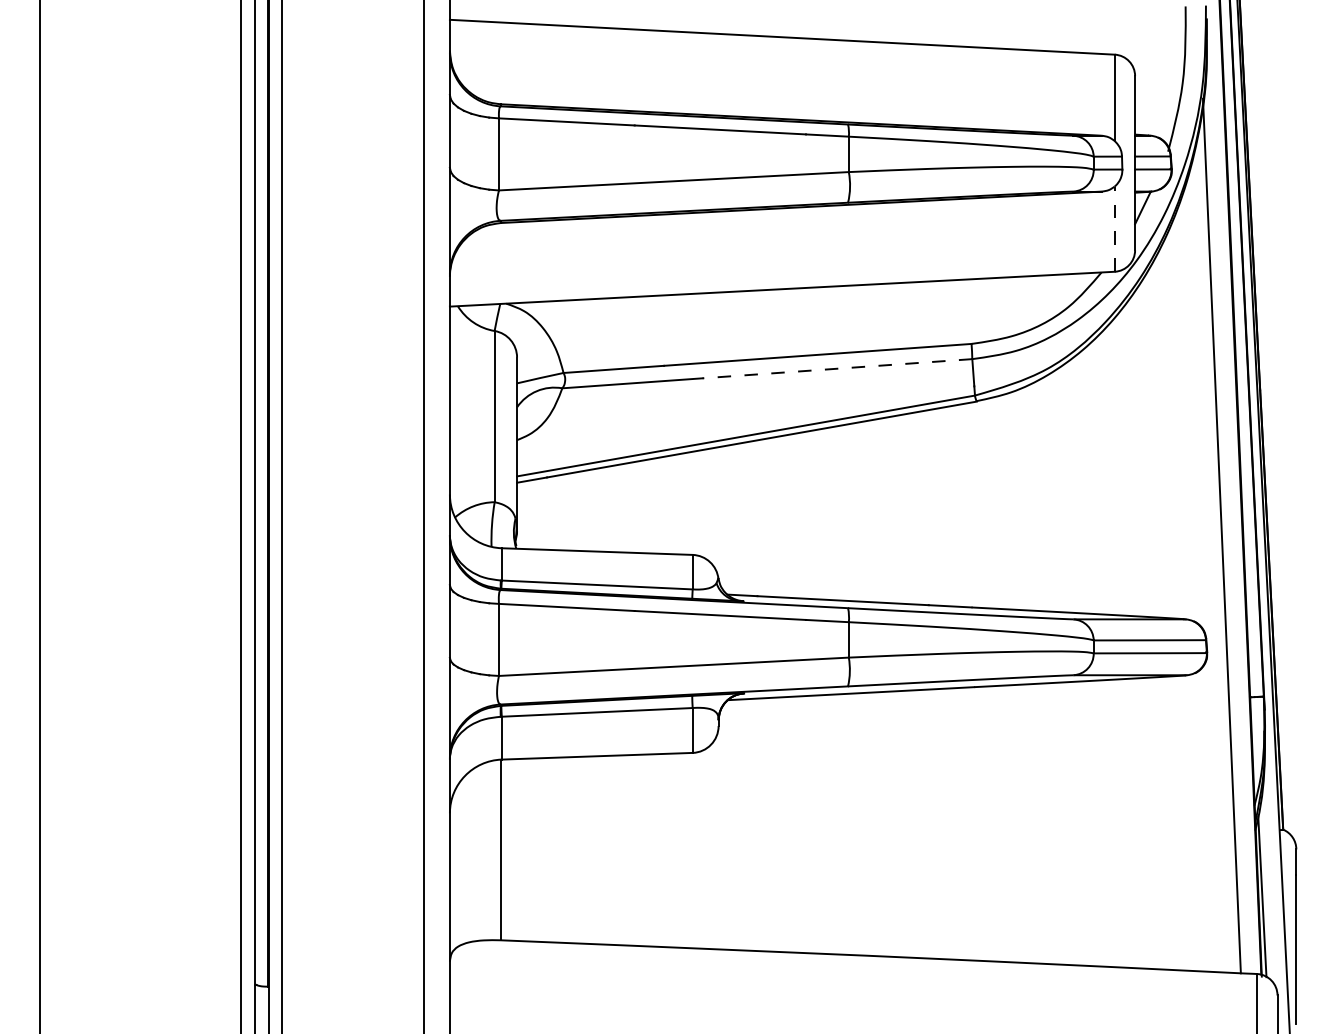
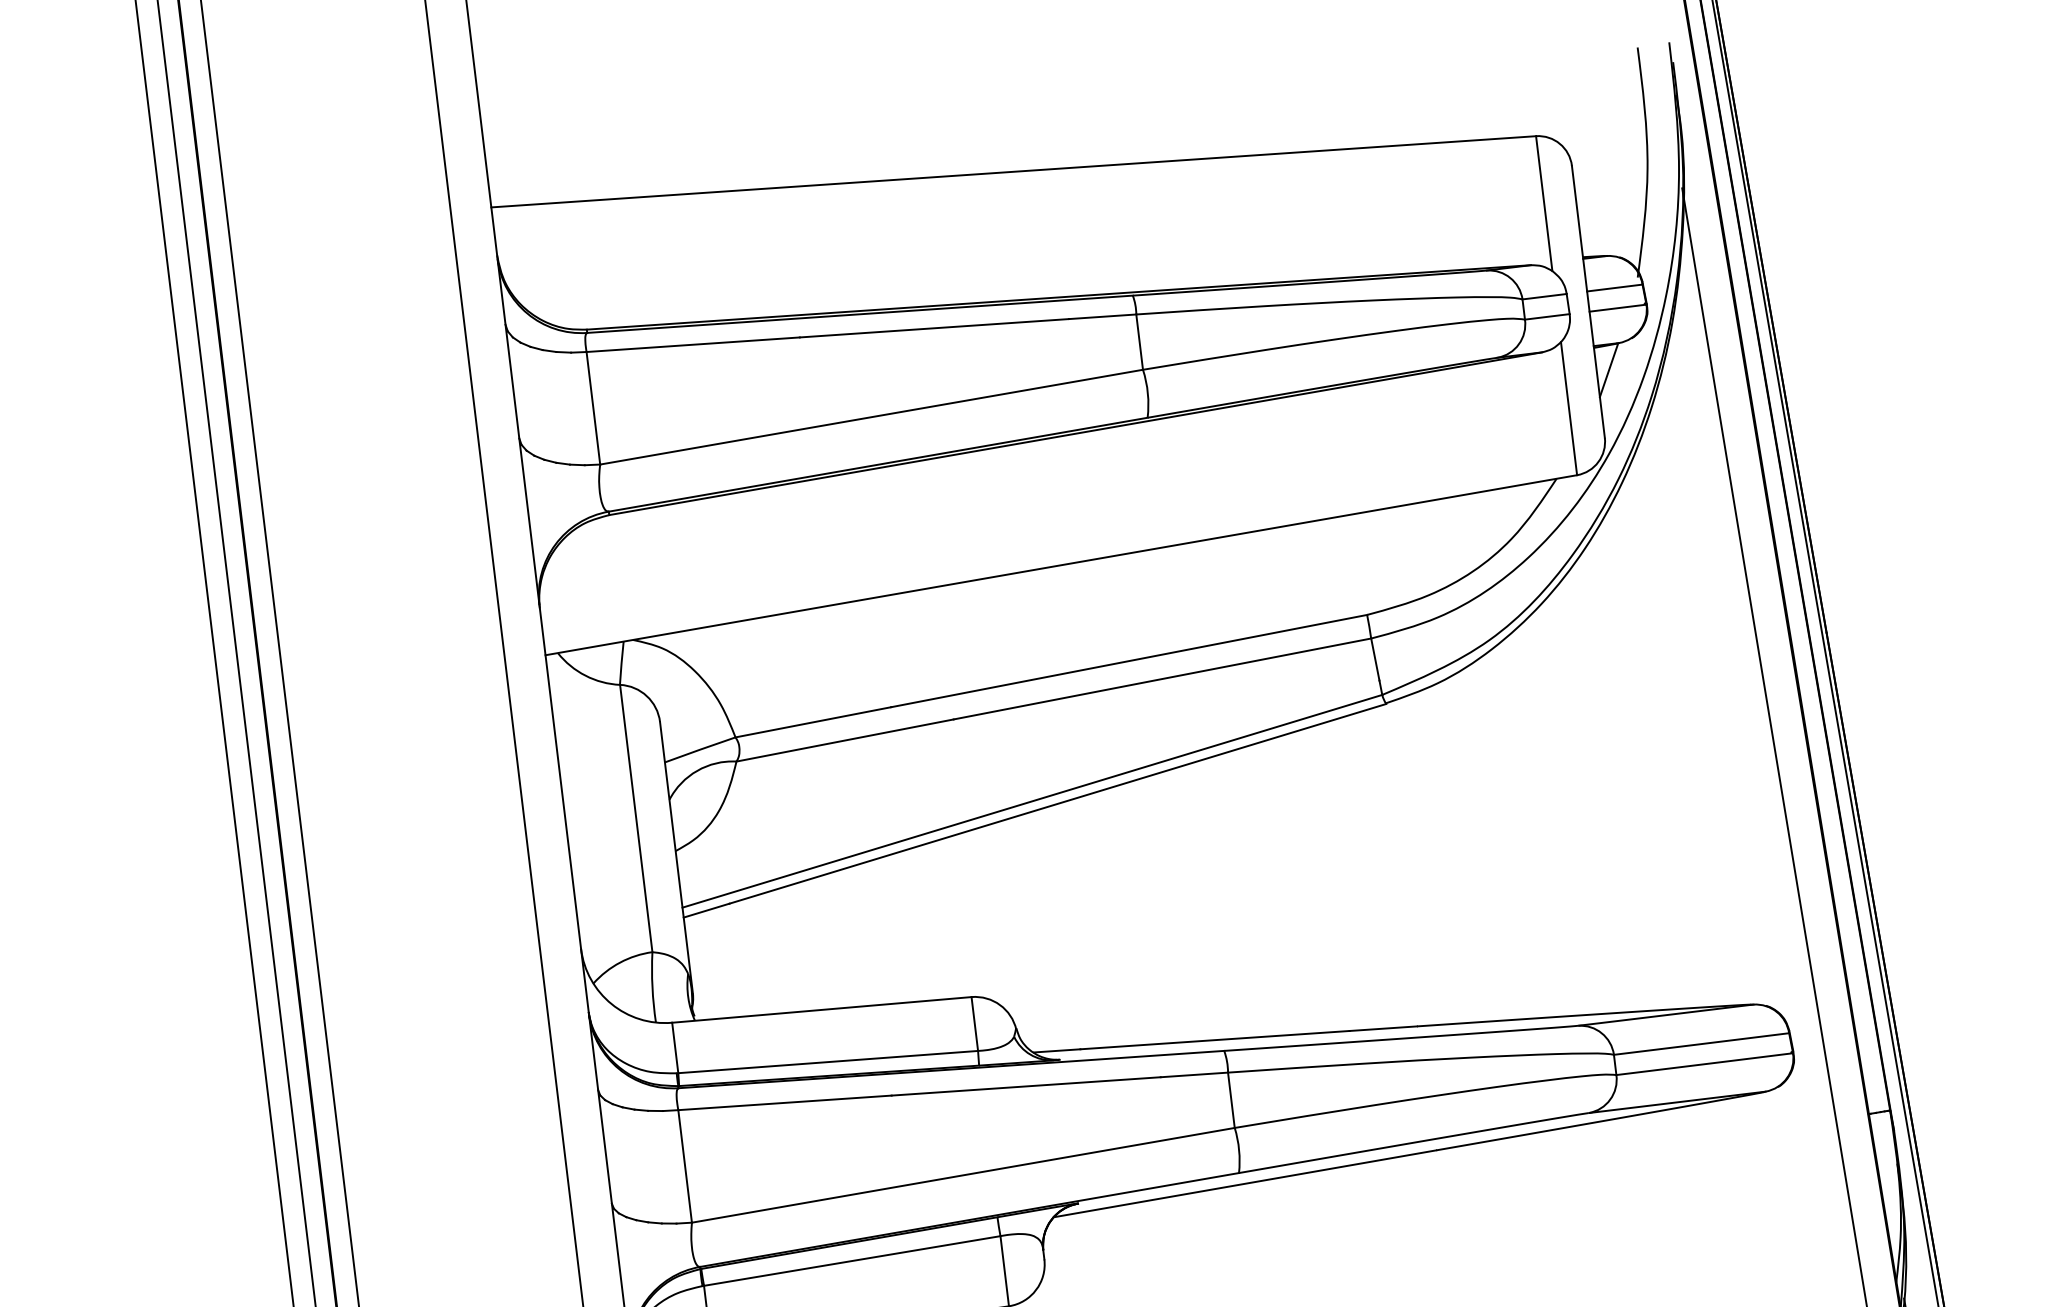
line: (1114, 229) -> (1568, 409), dashed -> solid
line: (836, 368) -> (1160, 678), dashed -> solid

